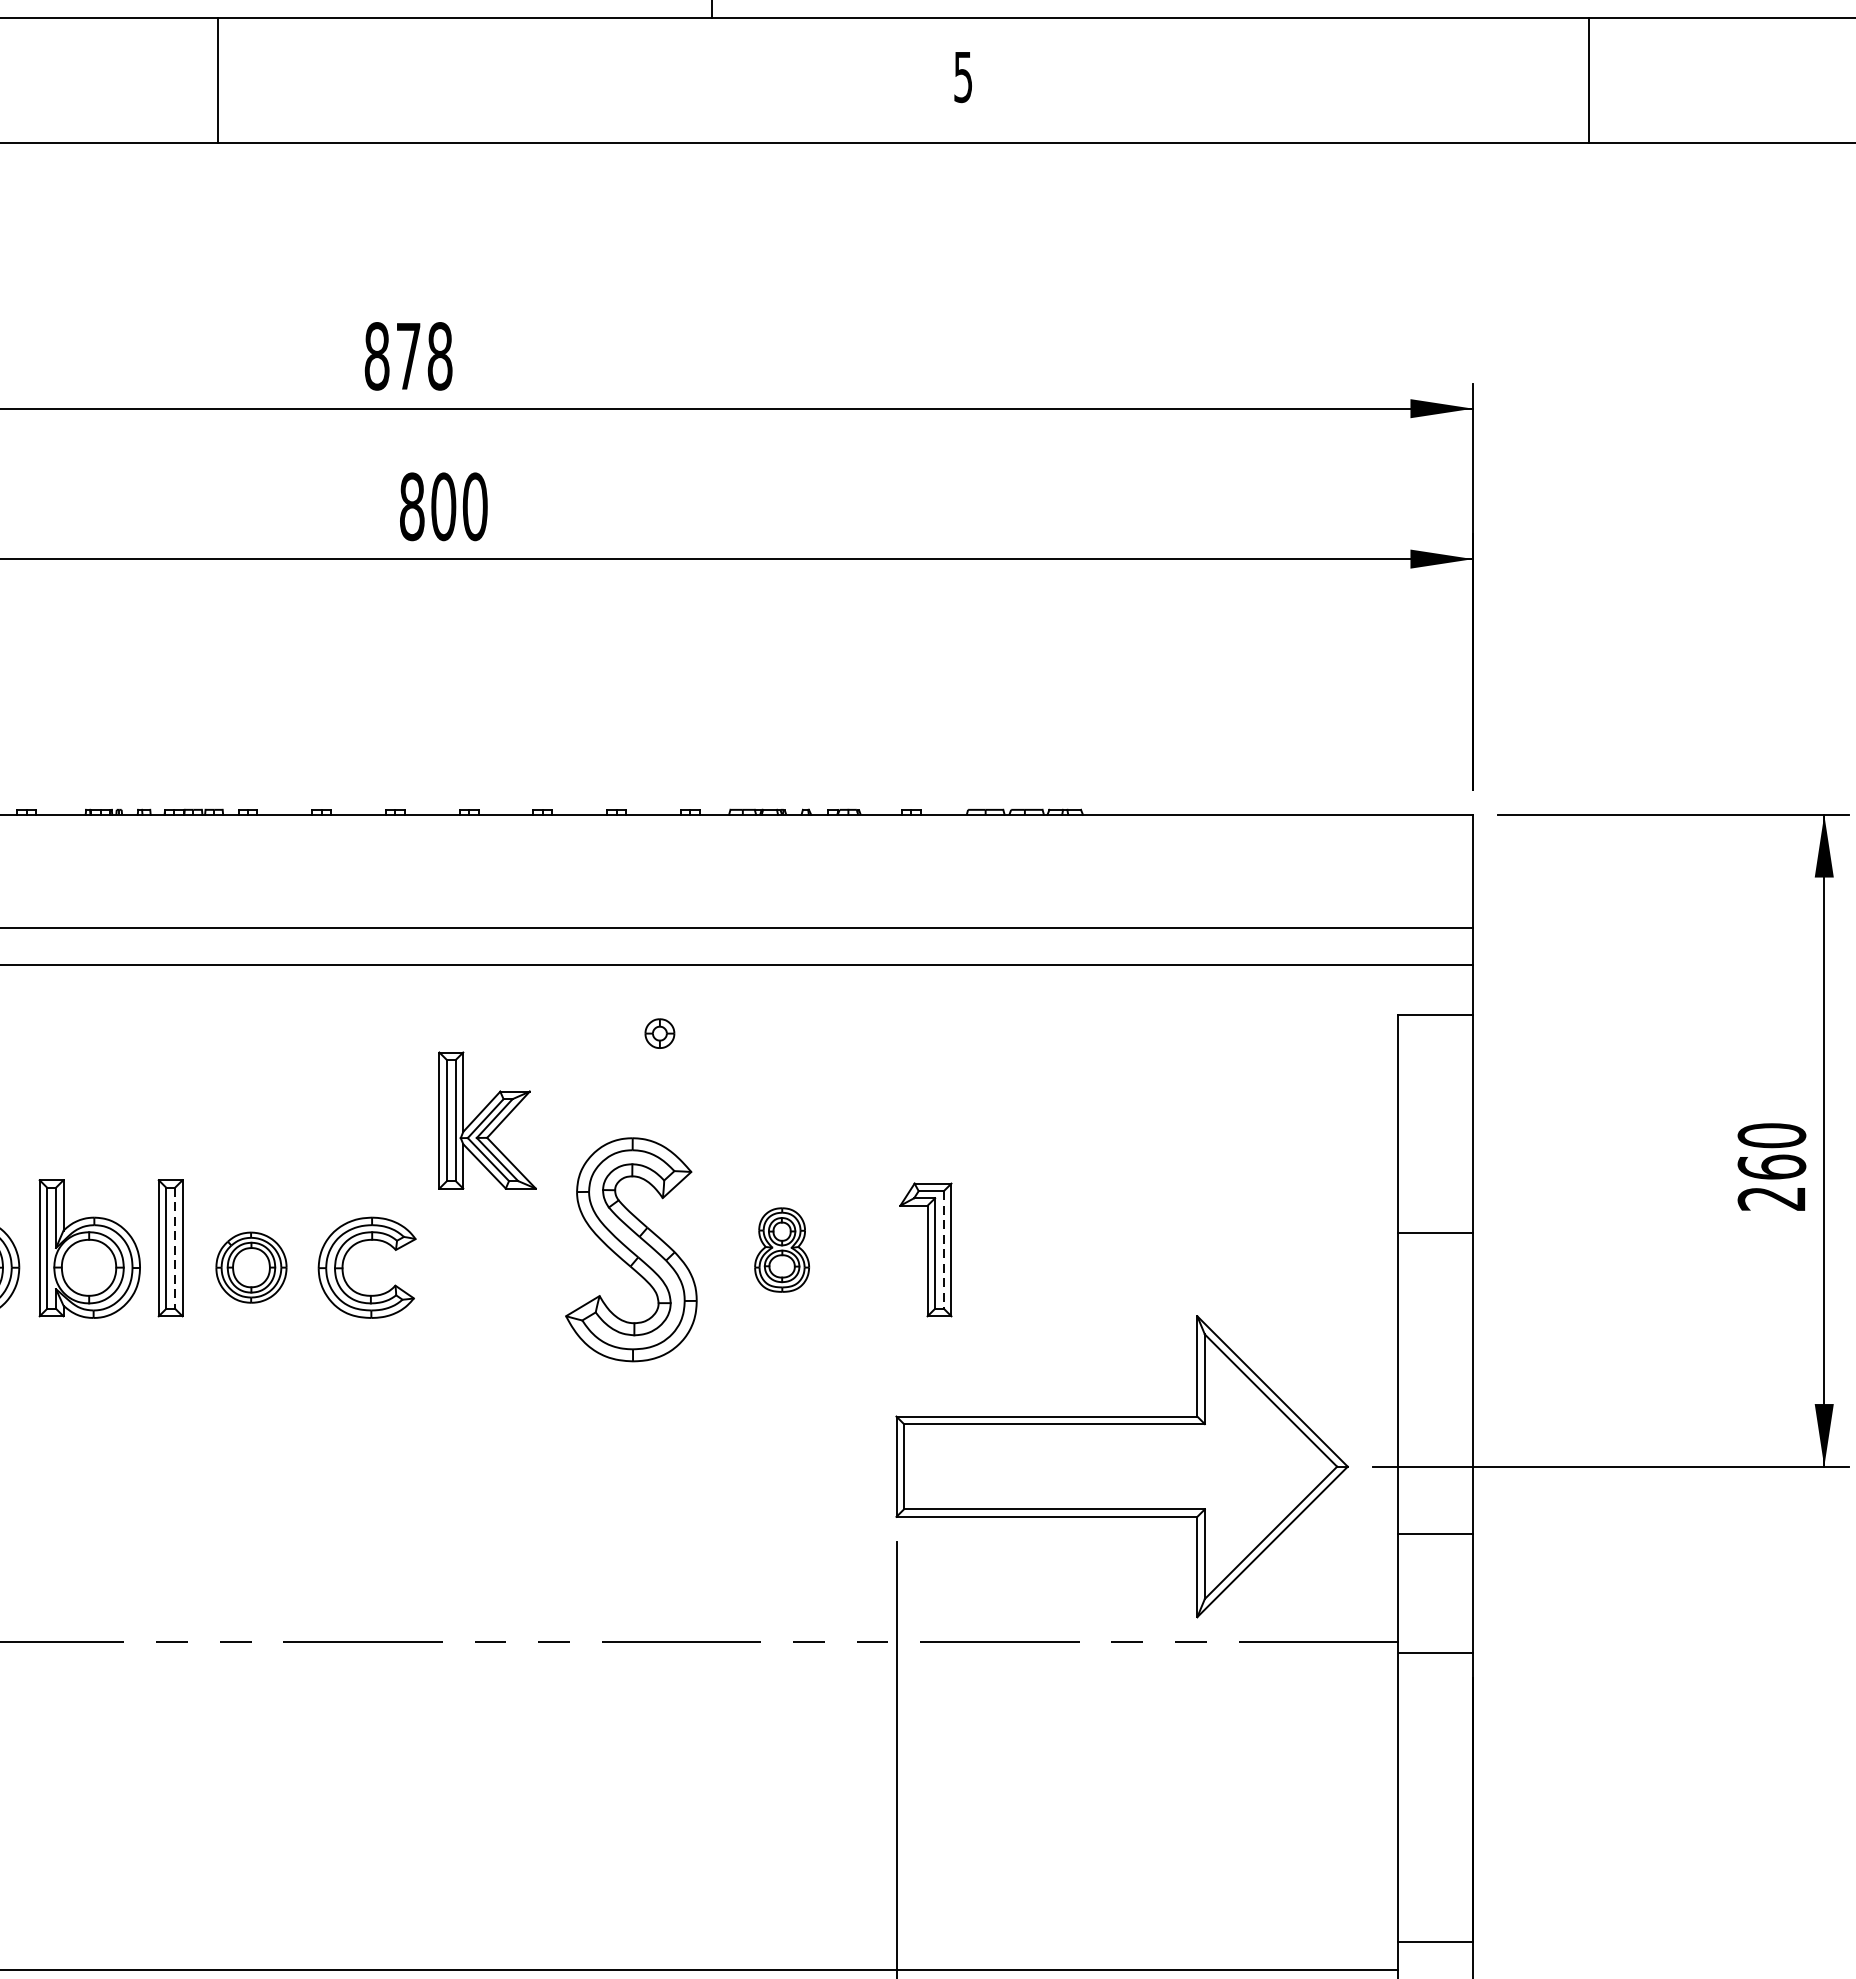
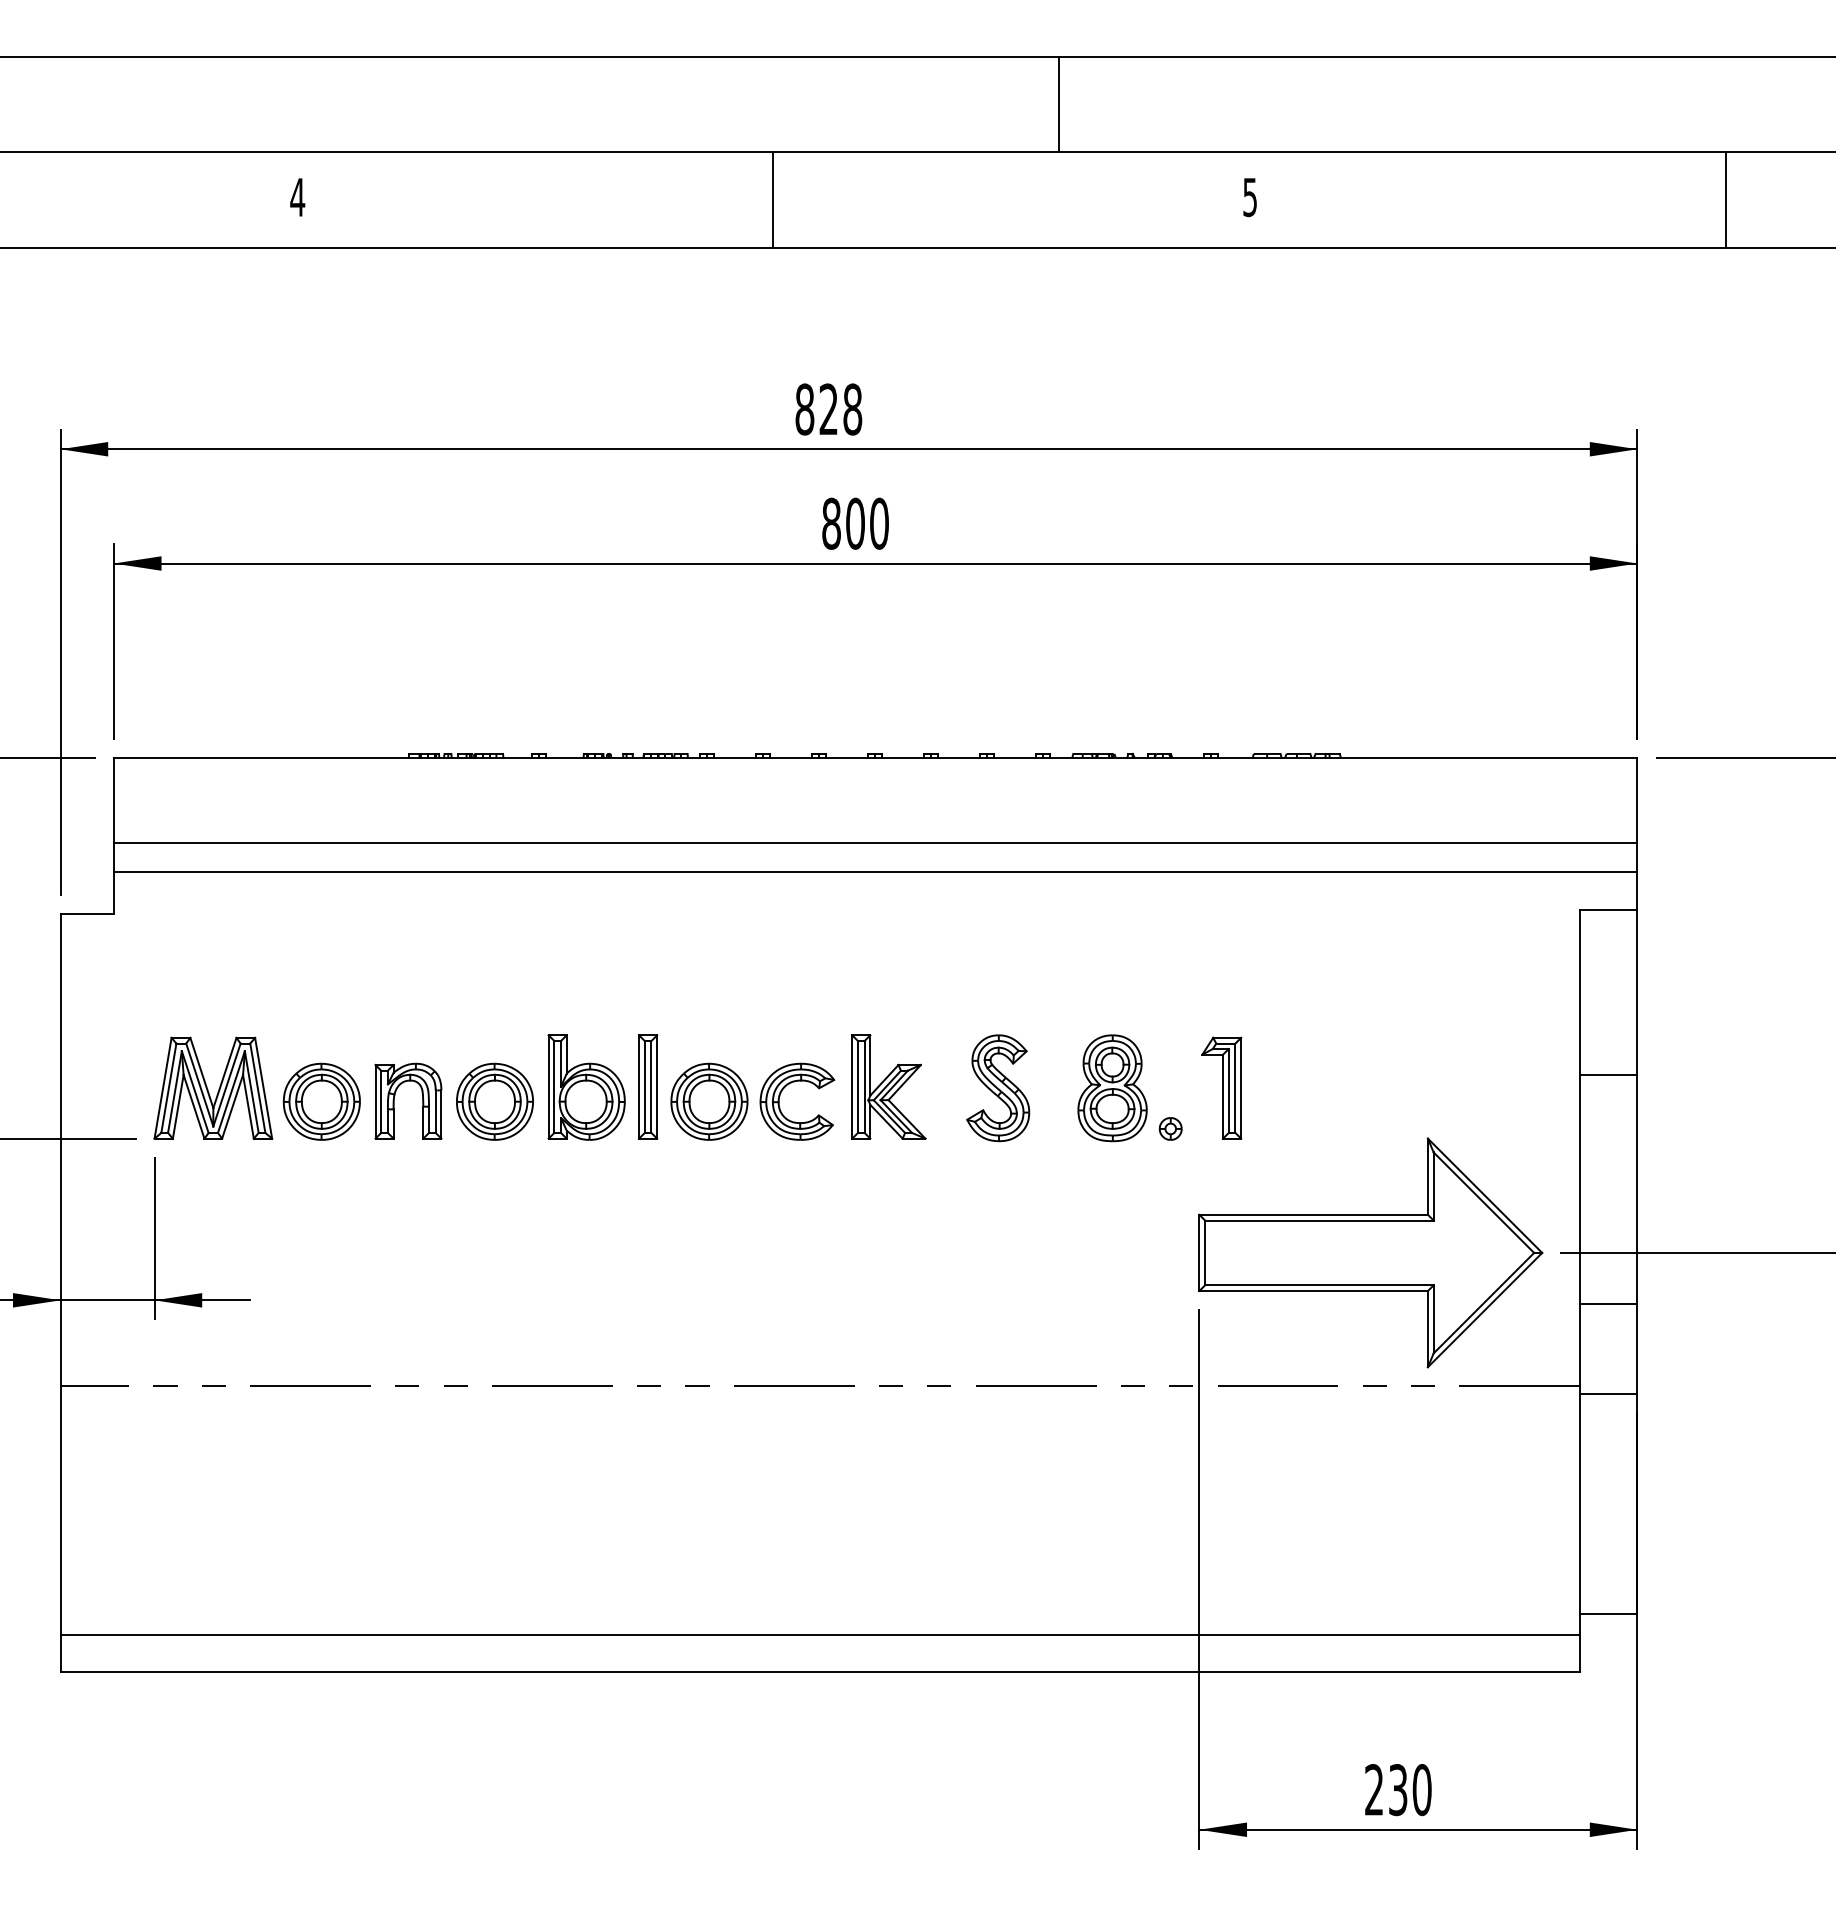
line: (218, 79) -> (773, 199), moved
text: (408, 355) -> (828, 408), 878 -> 828
part: (659, 1033) -> (1170, 1128), moved
part: (487, 1119) -> (888, 1086), moved
line: (175, 1247) -> (651, 1086), dashed -> solid
part: (631, 1250) -> (998, 1088), size x0.62
part: (782, 1250) -> (1112, 1088), size x1.67
line: (943, 1250) -> (1235, 1088), dashed -> solid
part: (251, 1267) -> (709, 1101), size x1.43

